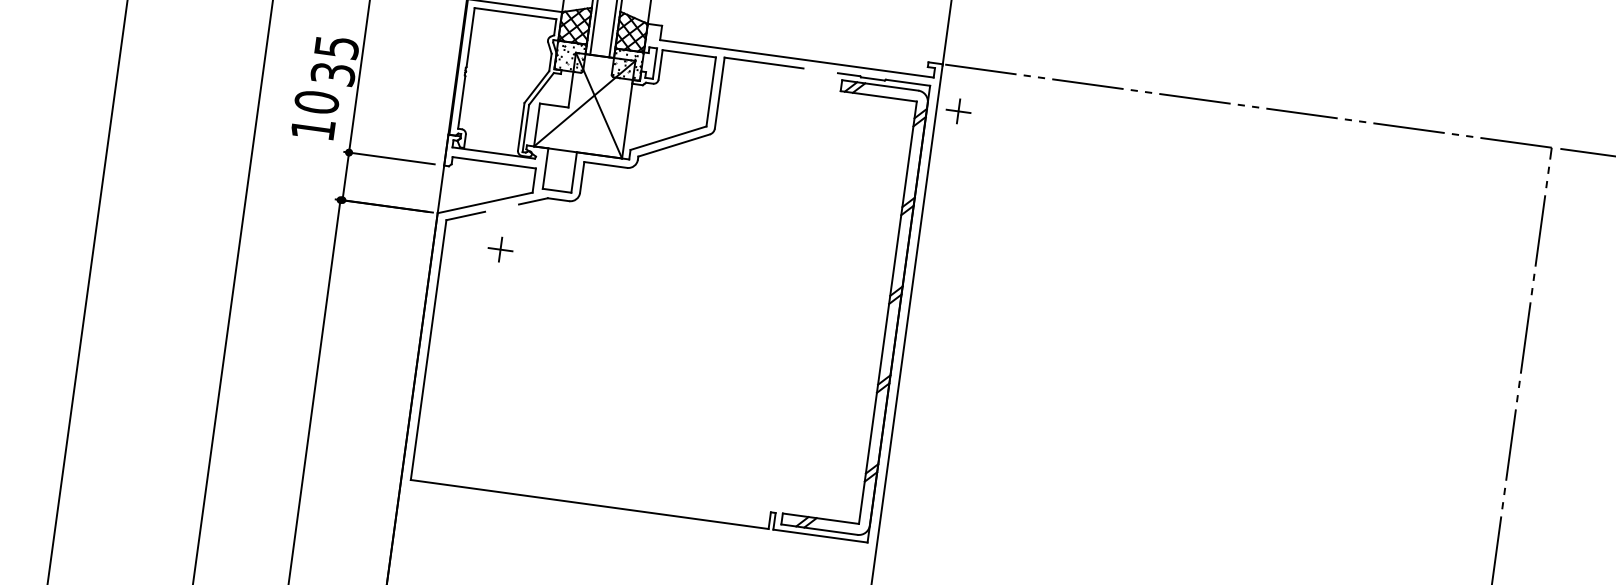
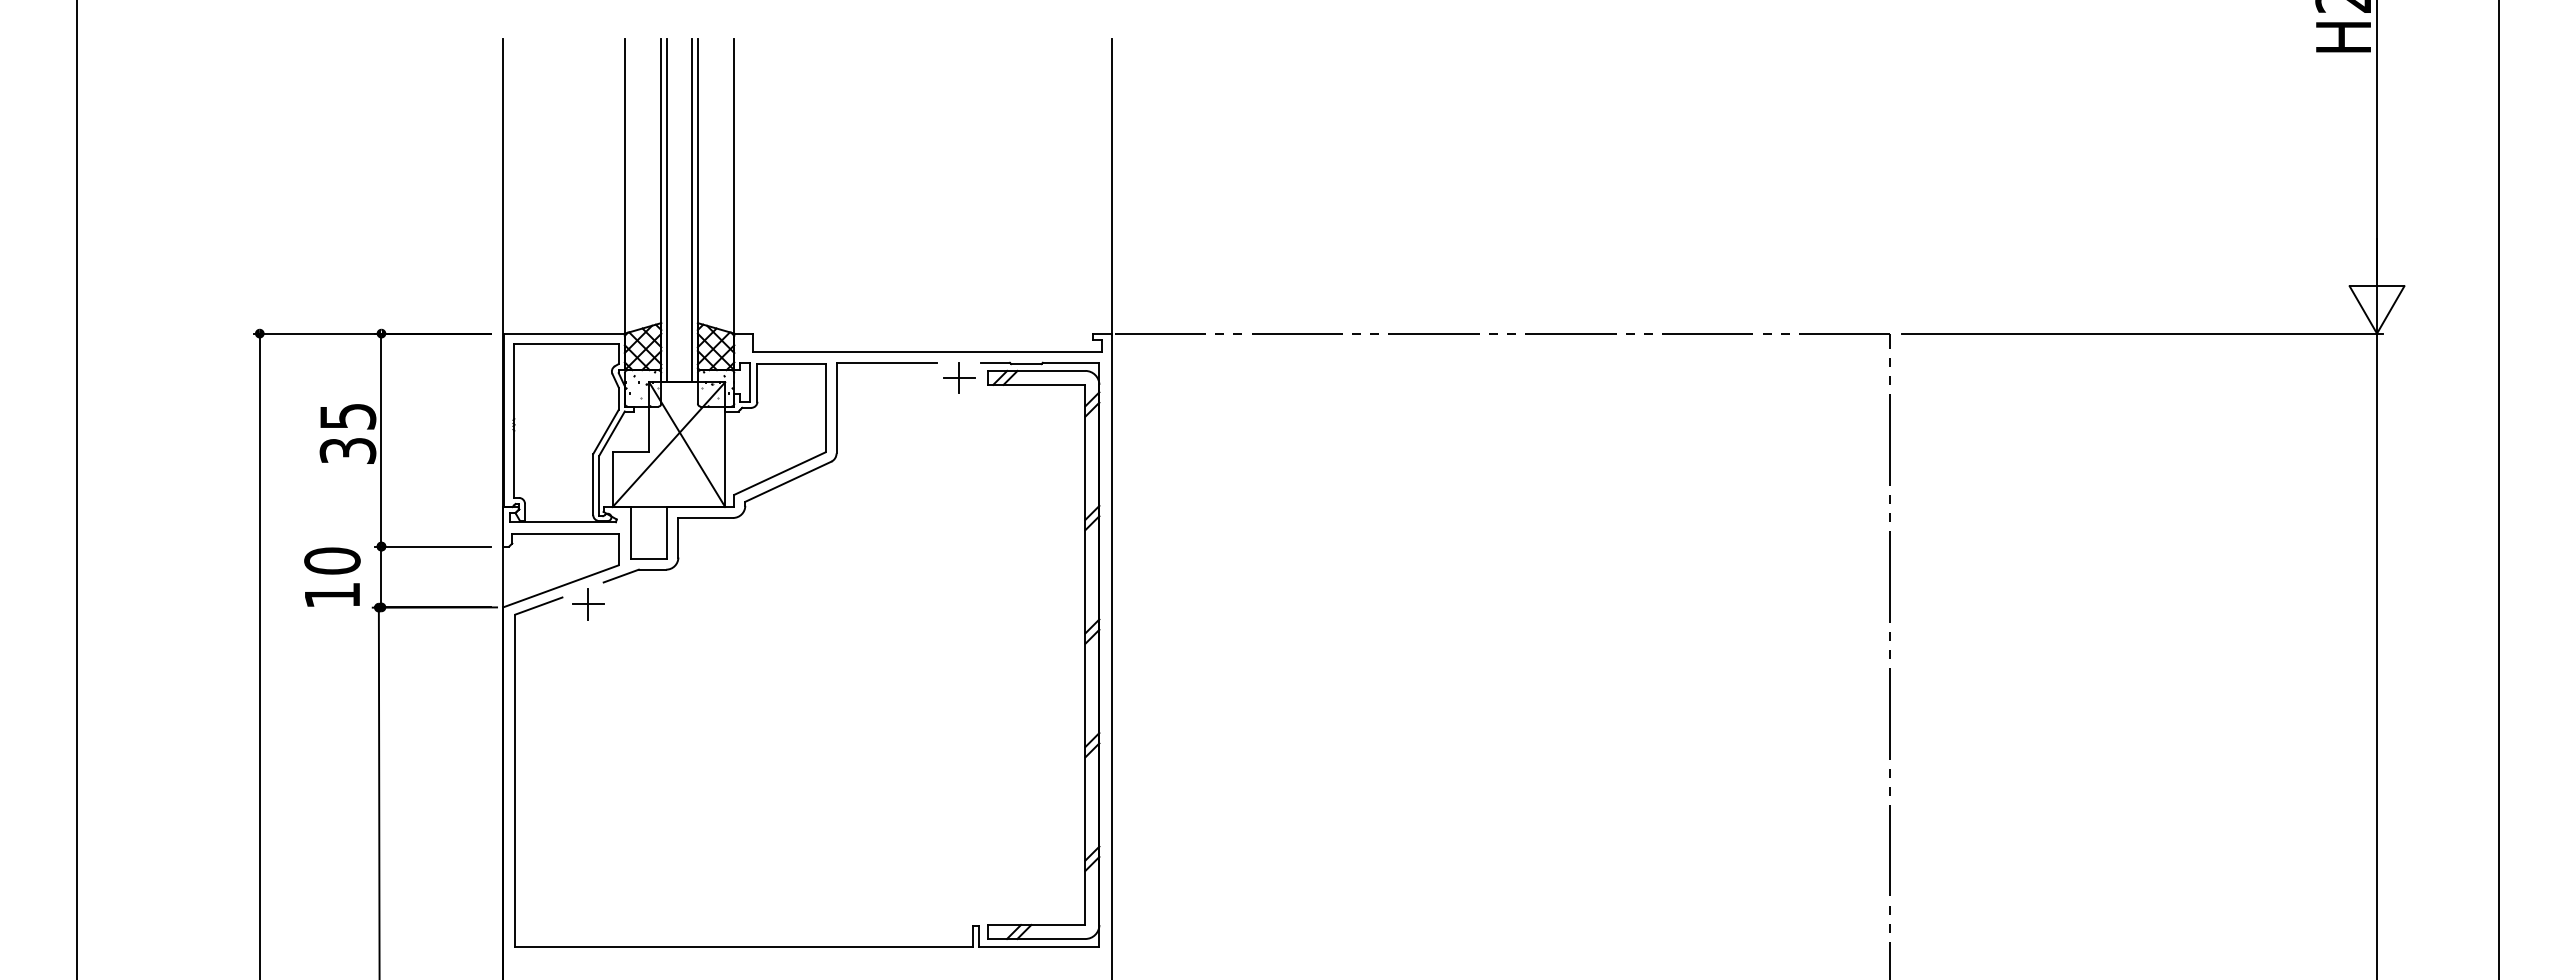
part: (958, 110) -> (959, 377), moved
text: (315, 114) -> (332, 576), moved
part: (500, 249) -> (588, 604), moved

